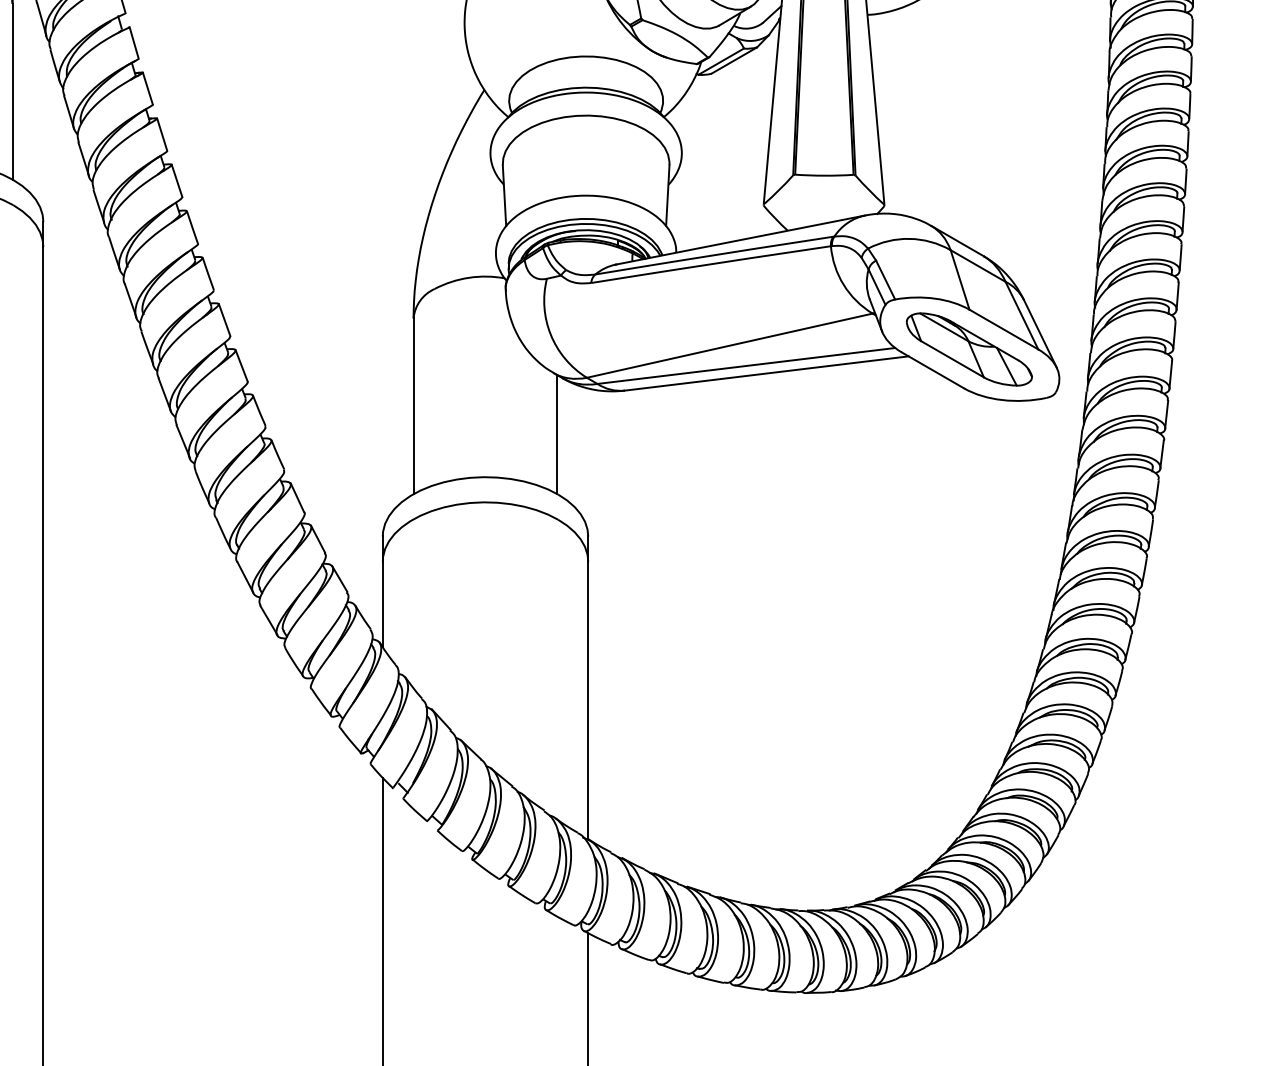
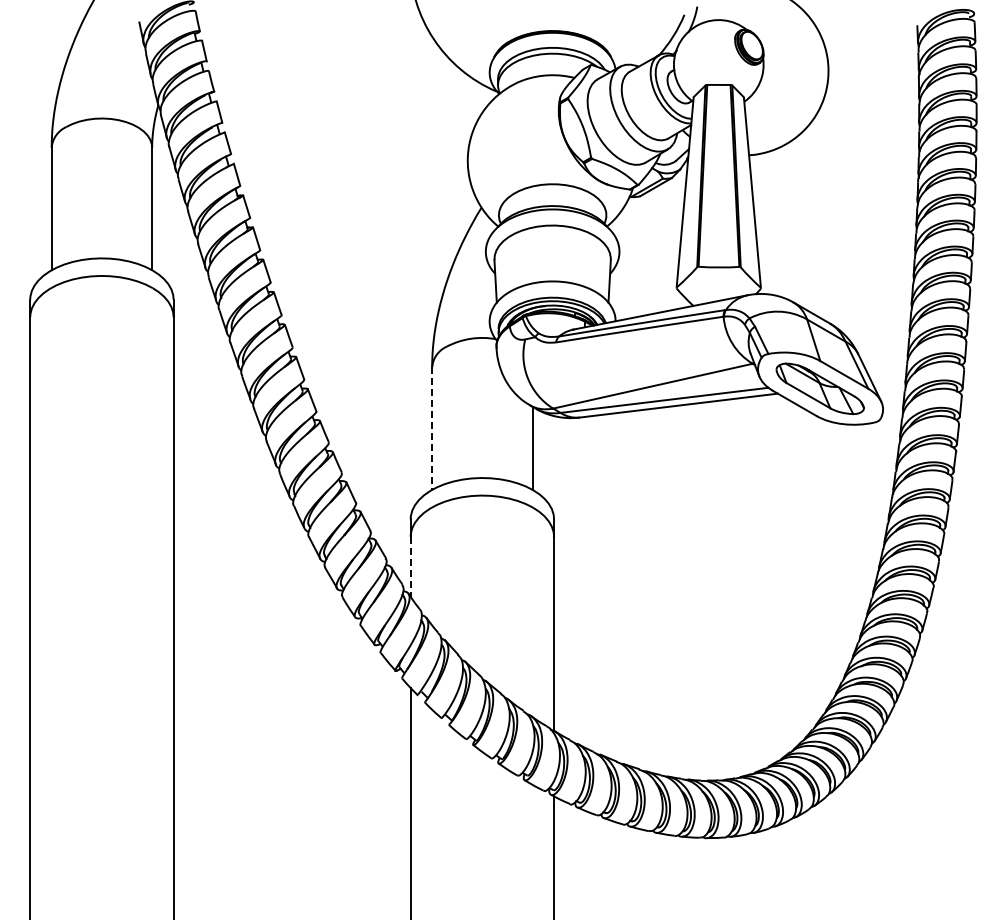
line: (414, 406) -> (432, 428), solid -> dashed
line: (382, 603) -> (410, 566), solid -> dashed

